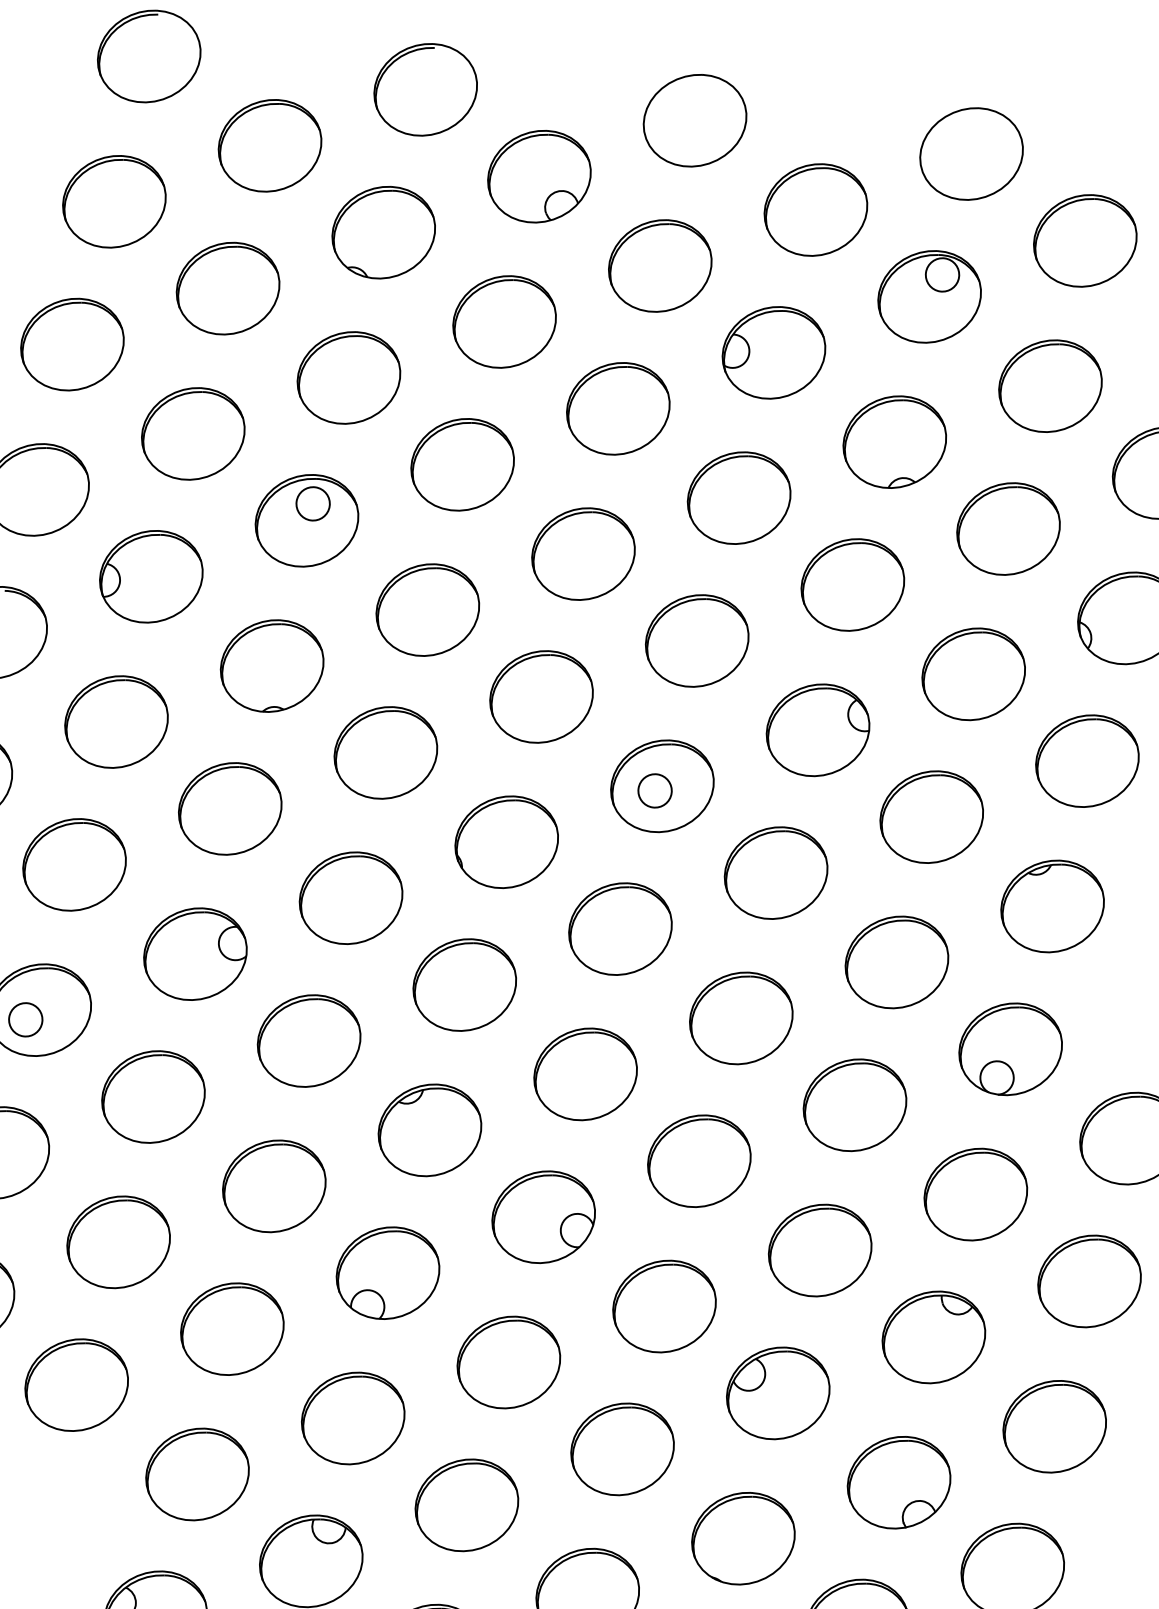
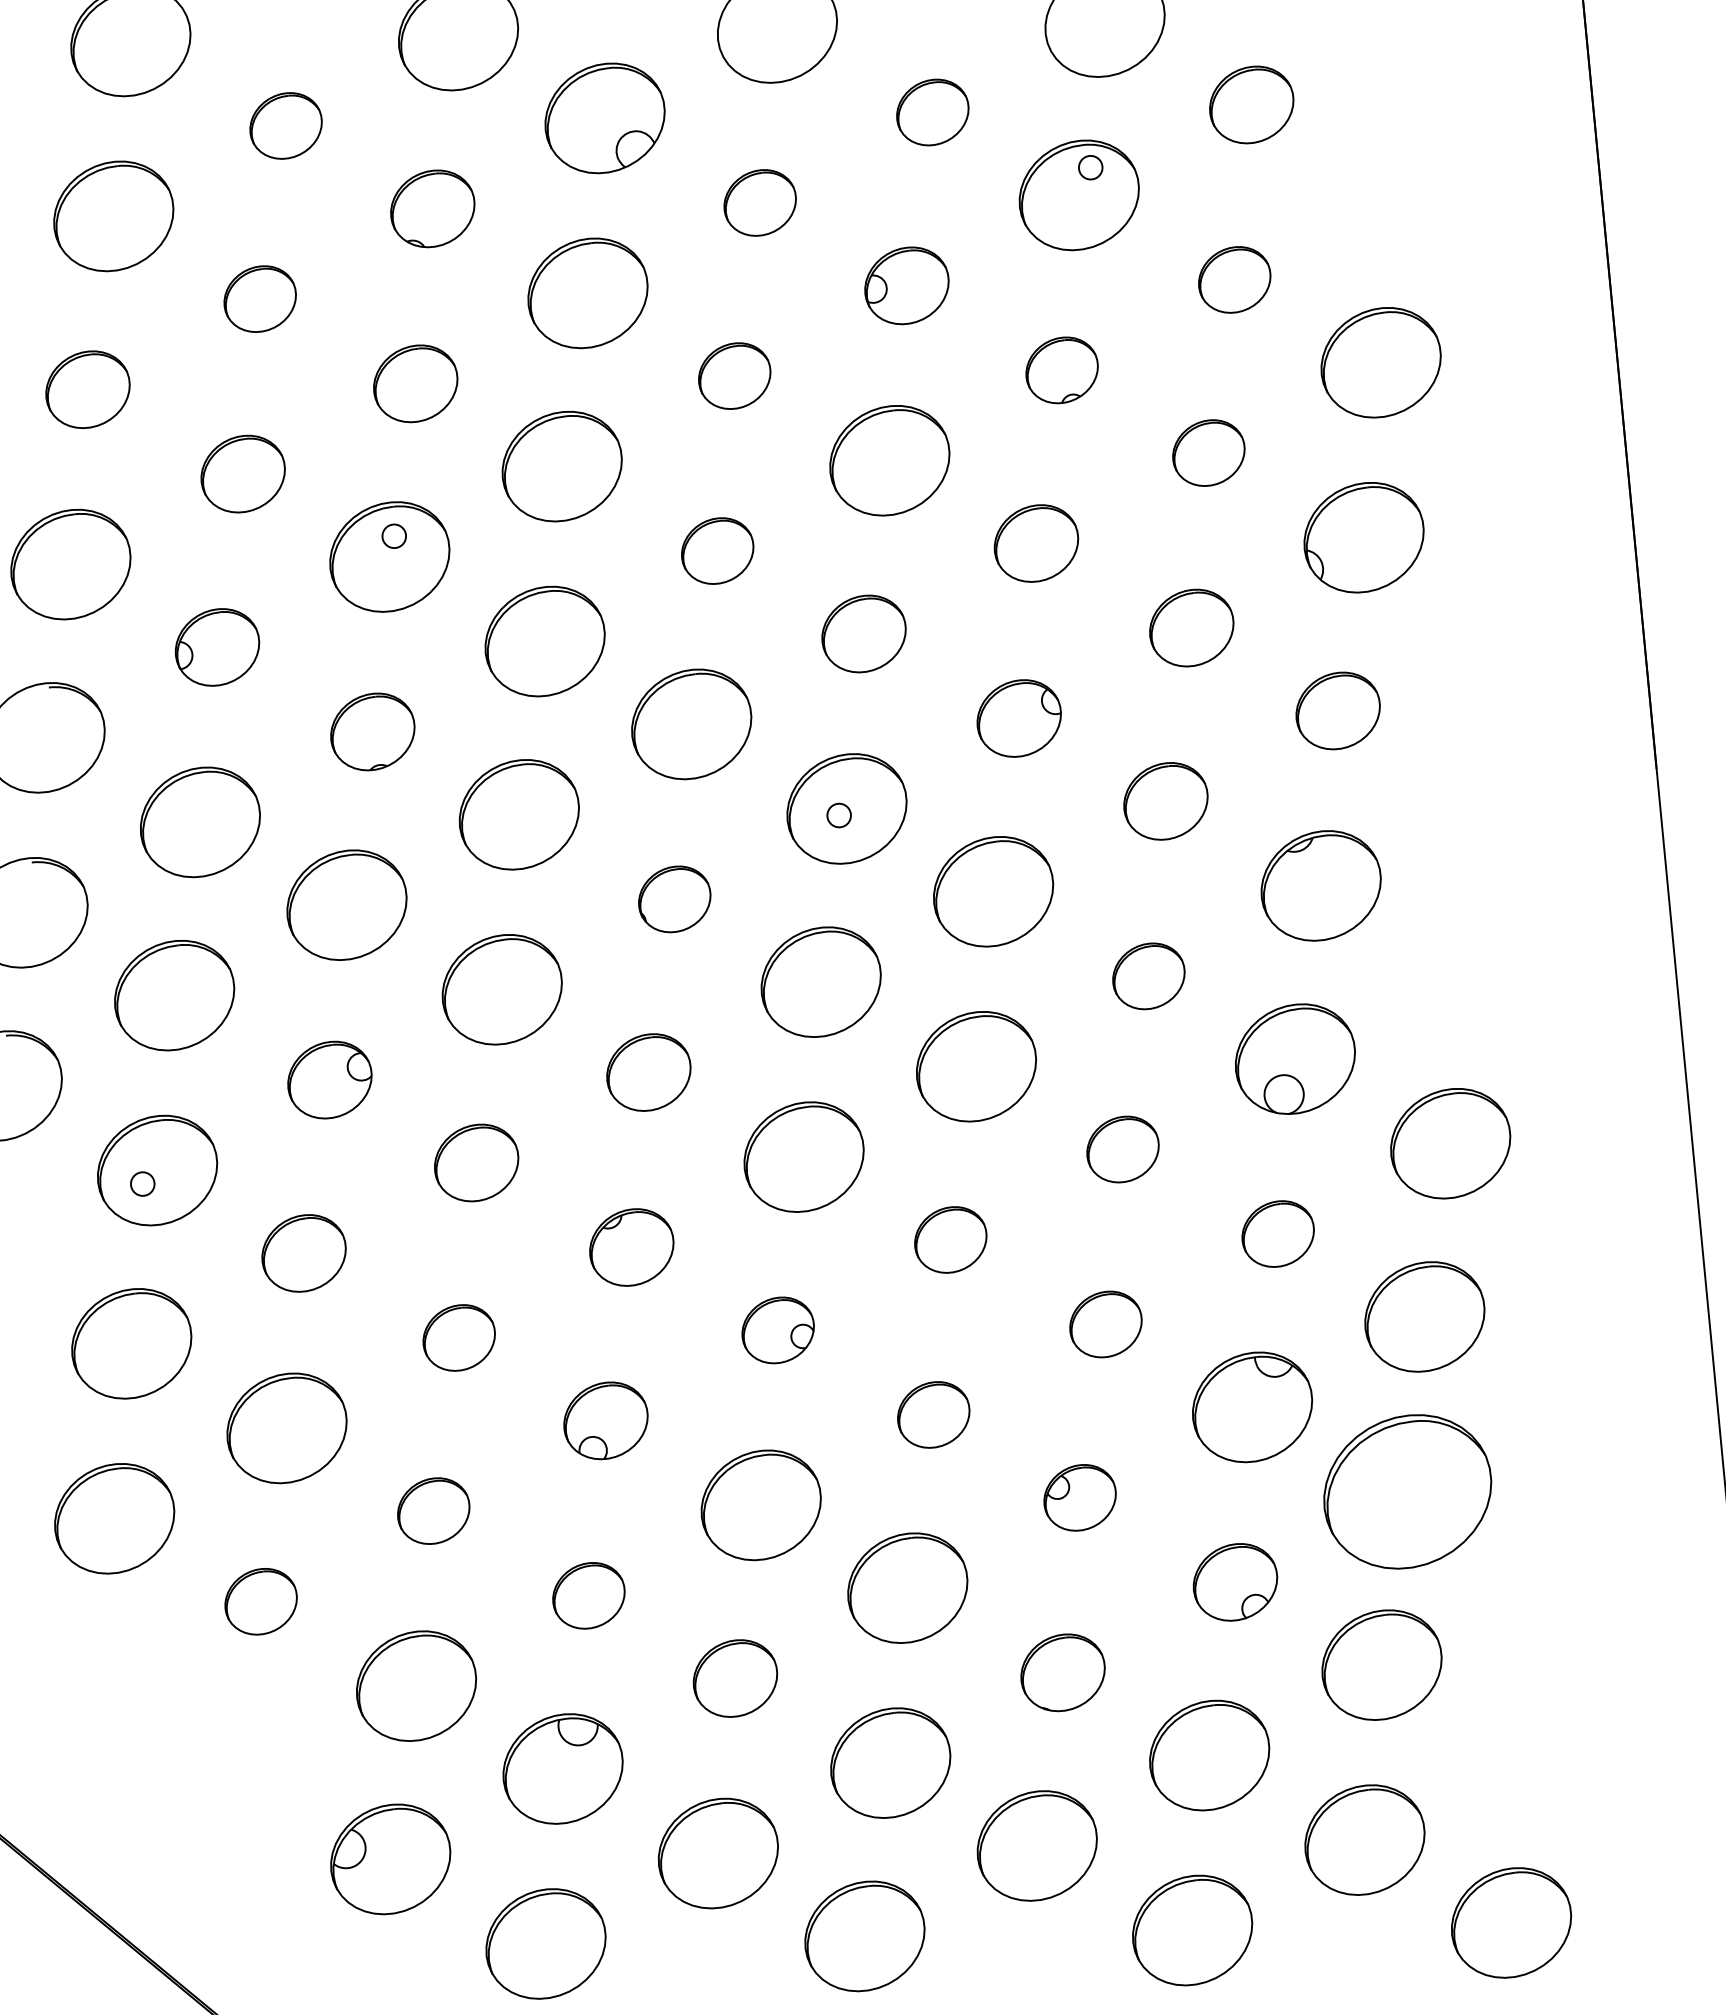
part: (269, 145) -> (285, 125), size x0.6
part: (815, 209) -> (932, 112), size x0.6
part: (383, 232) -> (432, 208), size x0.7
part: (1085, 240) -> (1251, 104), size x0.7
part: (659, 265) -> (759, 202), size x0.6
circle: (942, 274) -> (1090, 167), size x0.6
part: (227, 287) -> (259, 298), size x0.6
part: (72, 344) -> (87, 389), size x0.7
part: (773, 352) -> (906, 285), size x0.7
part: (348, 377) -> (415, 383), size x0.7
part: (1050, 385) -> (1234, 279), size x0.6
part: (618, 408) -> (734, 375), size x0.6
part: (192, 433) -> (242, 473), size x0.7
part: (894, 442) -> (1061, 370), size x0.6
circle: (312, 503) -> (393, 535), size x0.6
part: (1008, 528) -> (1208, 452), size x0.6
part: (583, 553) -> (717, 550), size x0.6
part: (151, 576) -> (217, 647), size x0.7
part: (852, 584) -> (1036, 543), size x0.7
part: (696, 640) -> (863, 633), size x0.7
part: (272, 665) -> (372, 731), size x0.7
part: (973, 673) -> (1191, 627), size x0.7
part: (817, 730) -> (1018, 718), size x0.7
part: (1086, 760) -> (1337, 710), size x0.7
circle: (654, 790) -> (838, 815), size x0.6
part: (931, 817) -> (1165, 801), size x0.7
part: (506, 842) -> (674, 899), size x0.6
part: (195, 953) -> (329, 1079), size x0.7
part: (896, 962) -> (1148, 976), size x0.6
part: (464, 984) -> (648, 1072), size x0.7
circle: (25, 1019) -> (142, 1183), size x0.6
part: (309, 1040) -> (476, 1162), size x0.7
part: (152, 1097) -> (303, 1253), size x0.7
part: (854, 1105) -> (1122, 1149), size x0.6
part: (429, 1130) -> (631, 1247), size x0.7
part: (699, 1160) -> (950, 1239), size x0.6
part: (273, 1185) -> (458, 1337), size x0.6
part: (975, 1193) -> (1277, 1233), size x0.6
part: (543, 1217) -> (777, 1330), size x0.6
part: (819, 1250) -> (1105, 1324), size x0.6
part: (387, 1272) -> (605, 1420), size x0.7
part: (664, 1306) -> (933, 1414), size x0.6
part: (232, 1328) -> (433, 1510), size x0.6
part: (76, 1384) -> (260, 1601), size x0.6
part: (777, 1393) -> (1079, 1497), size x0.6
part: (352, 1418) -> (588, 1595), size x0.6
part: (1054, 1426) -> (1407, 1491), size x1.4
part: (899, 1482) -> (1235, 1582), size x0.7
part: (467, 1505) -> (735, 1678), size x0.7
part: (742, 1538) -> (1062, 1672), size x0.7

